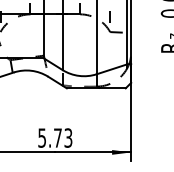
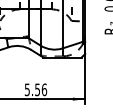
text: (63, 137) -> (41, 89), 5.73 -> 5.56

